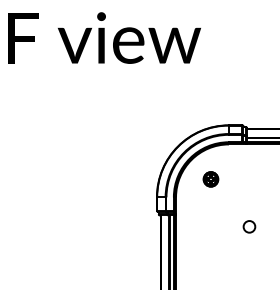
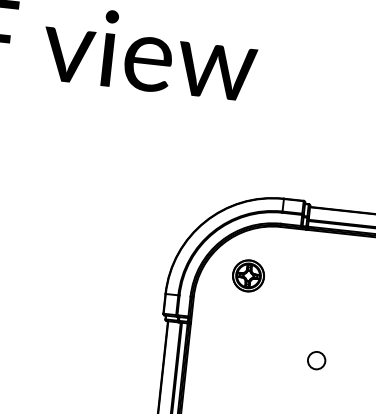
part: (210, 179) -> (247, 276), size x1.43
circle: (249, 226) -> (316, 360), moved

